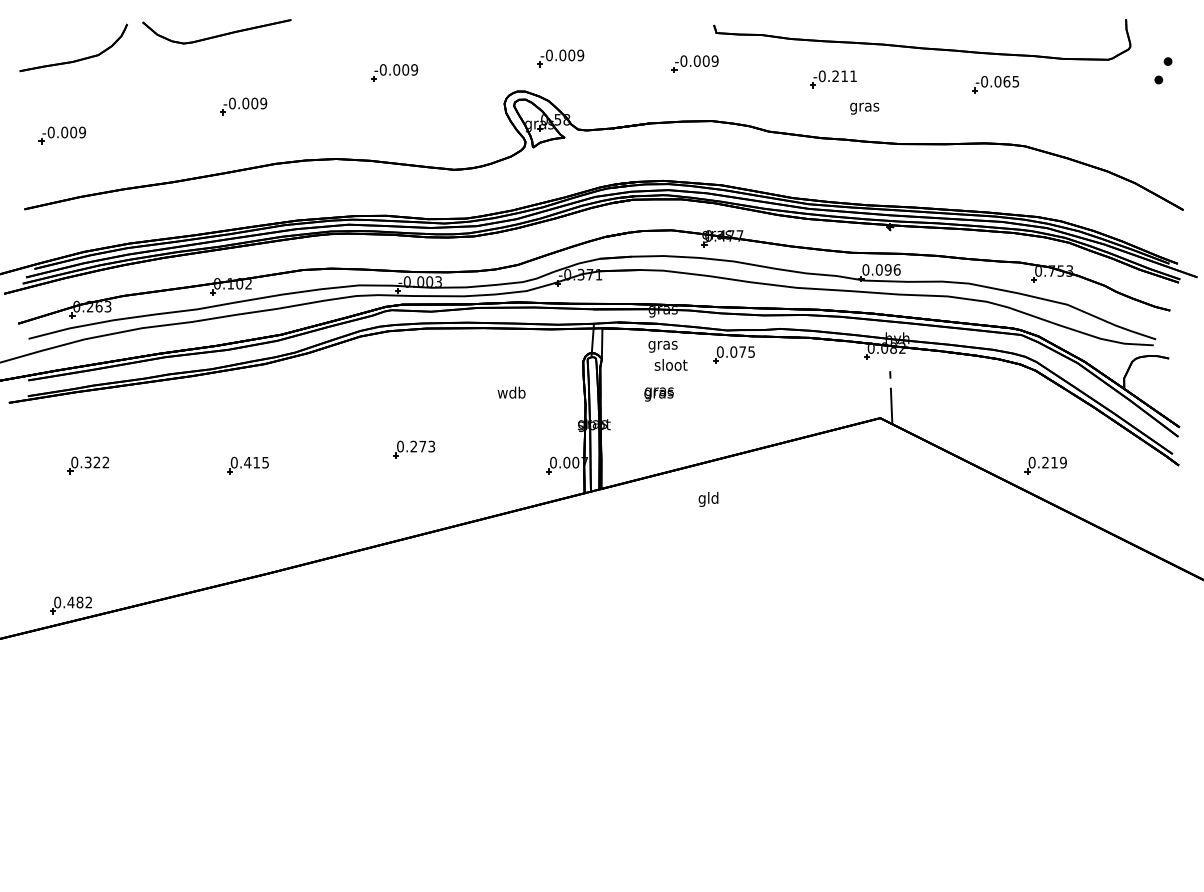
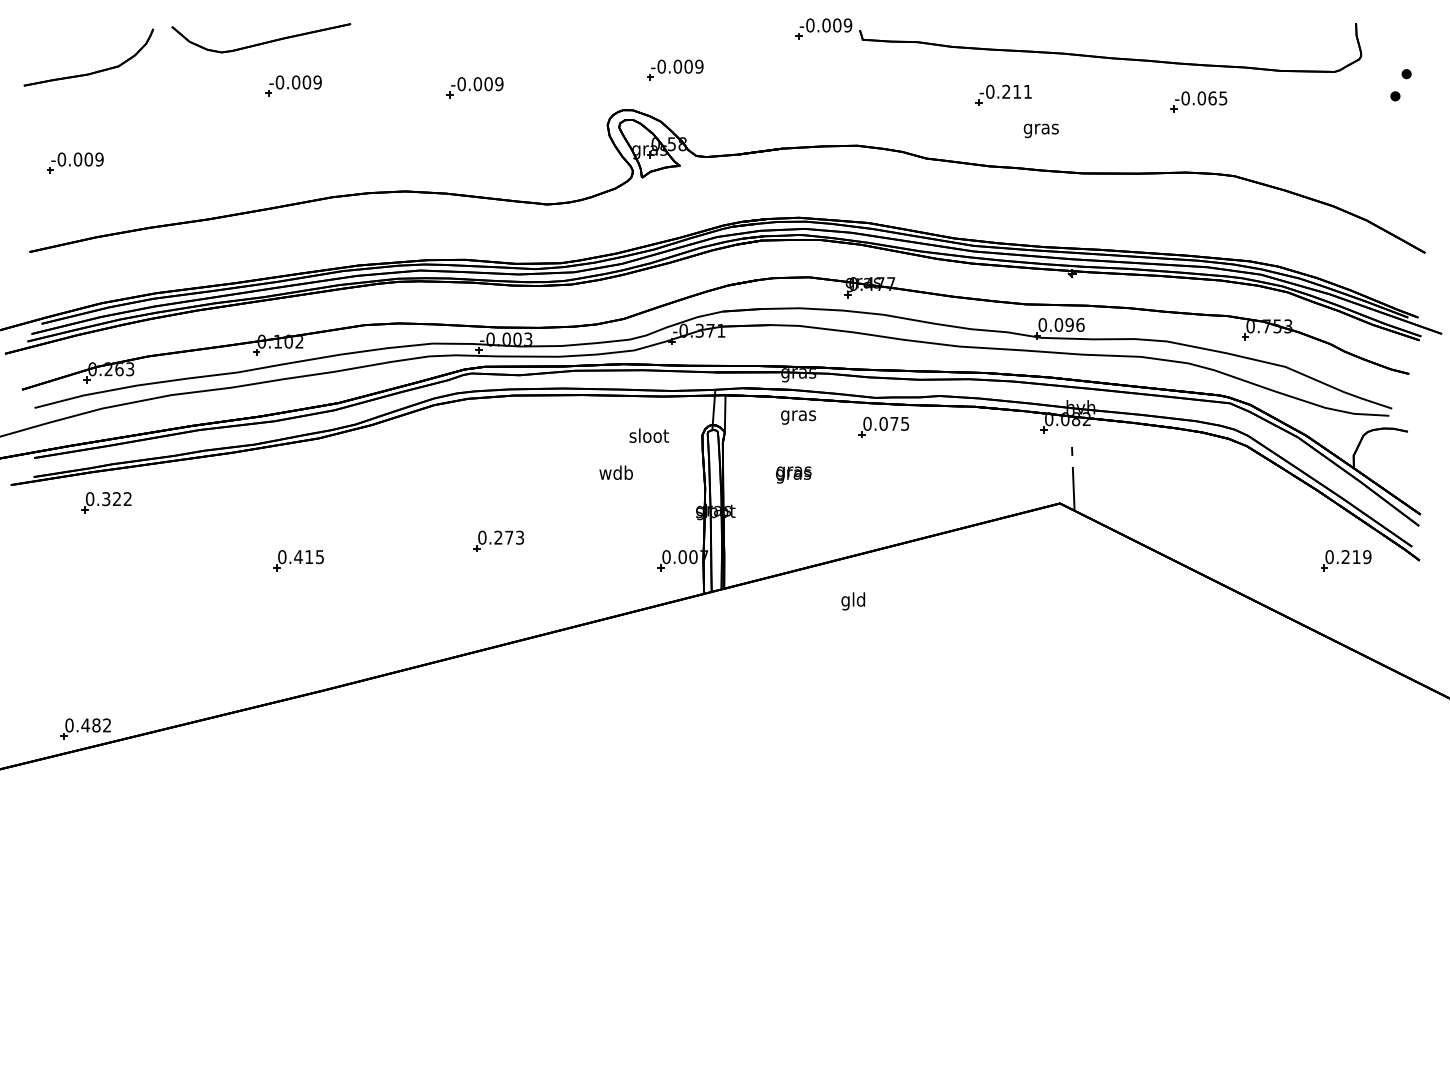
part: (694, 63) -> (823, 28), moved
part: (243, 106) -> (293, 86), moved
text: (670, 364) -> (648, 435), moved
part: (88, 465) -> (106, 502), moved
part: (1045, 465) -> (1345, 560), moved

